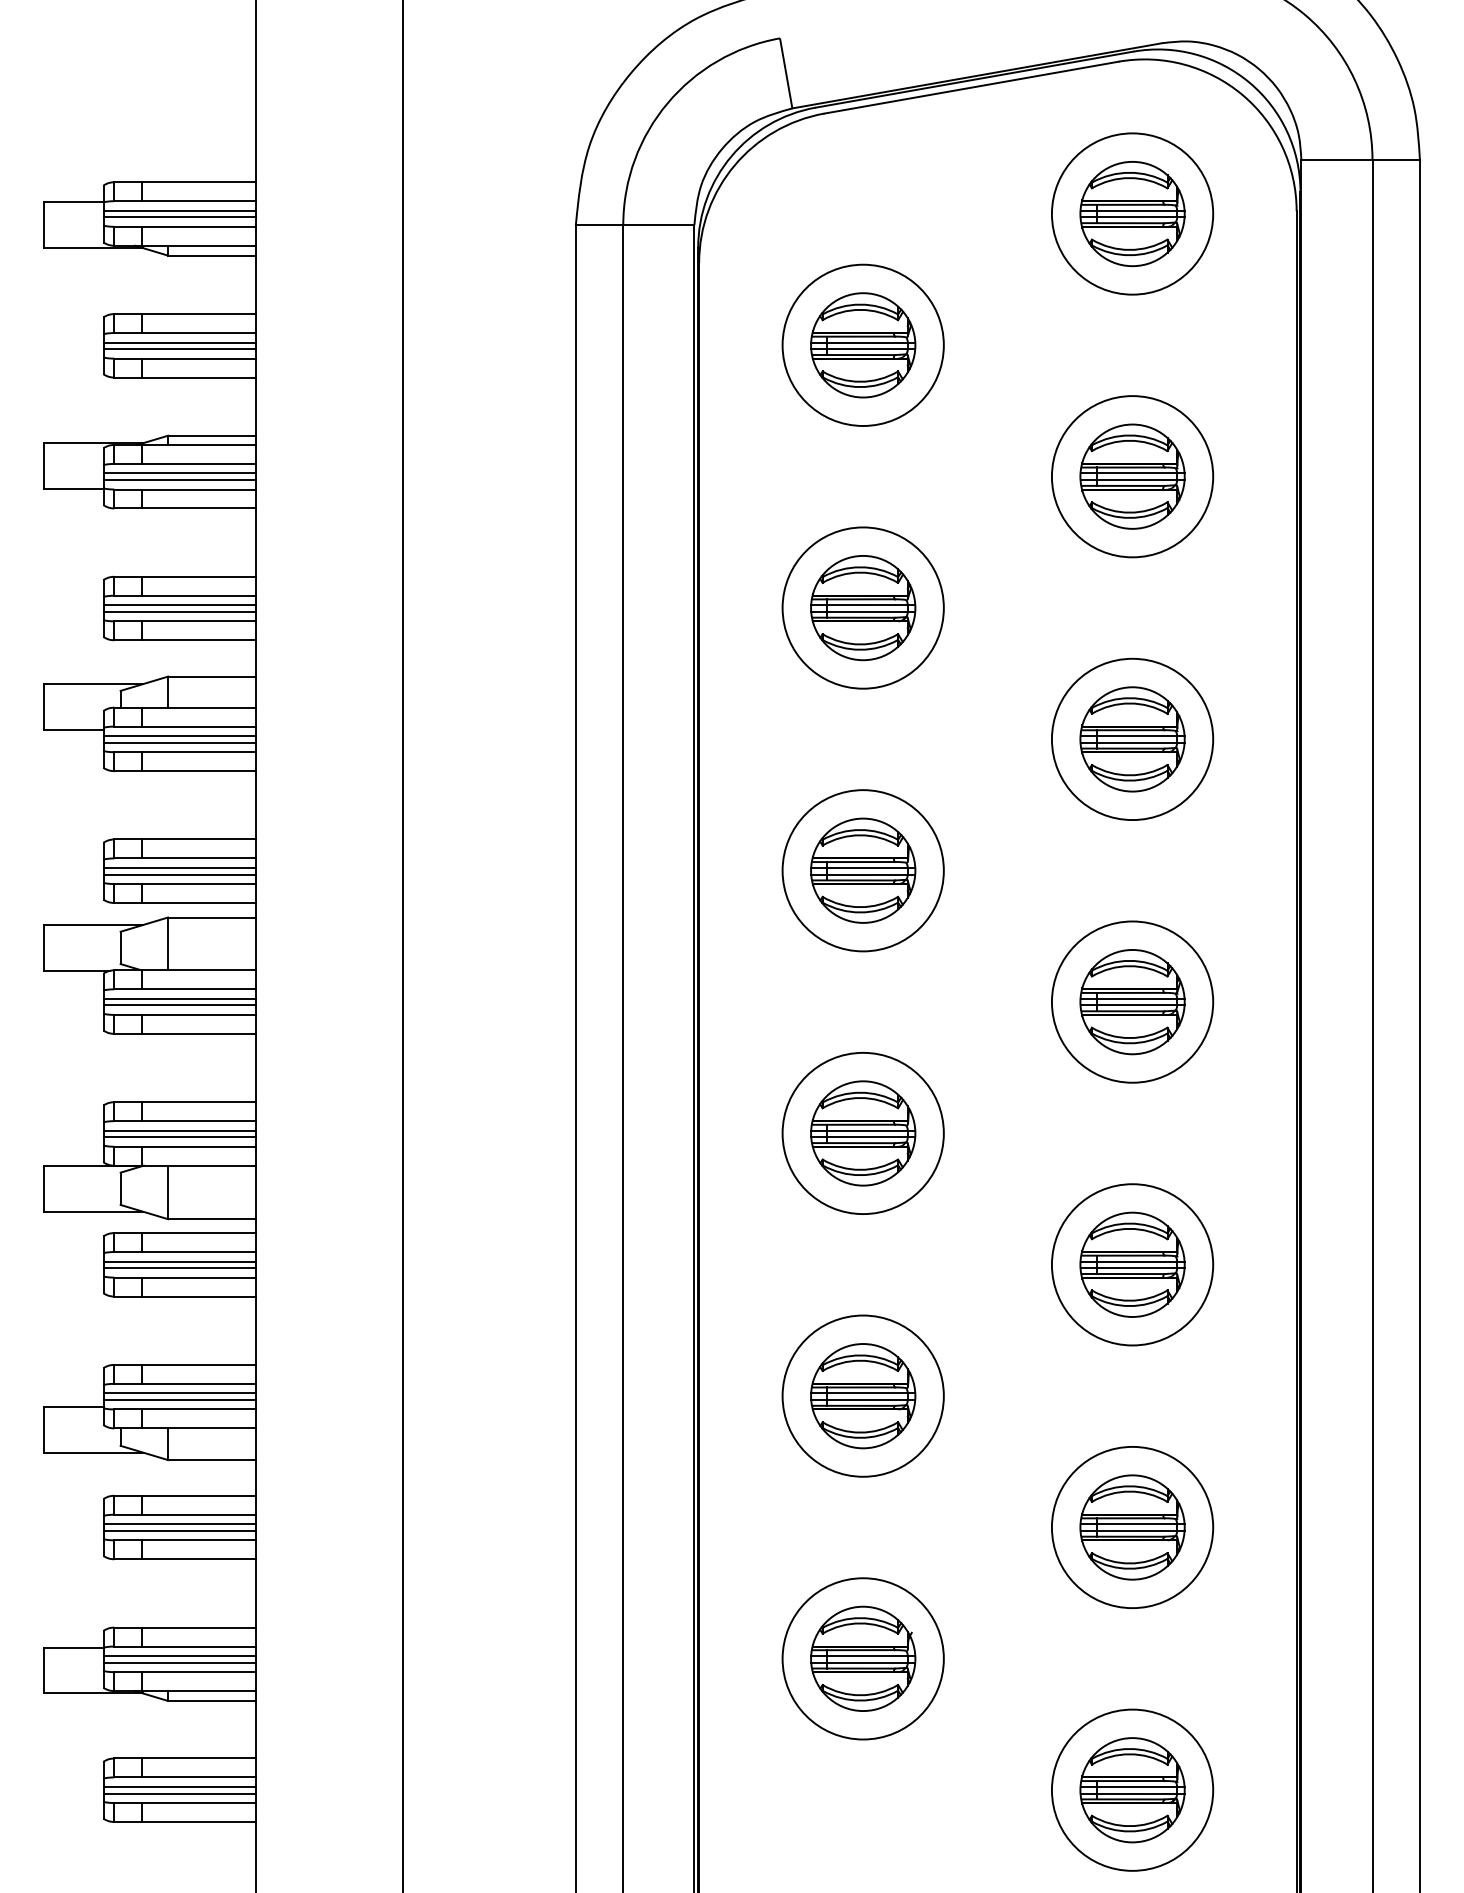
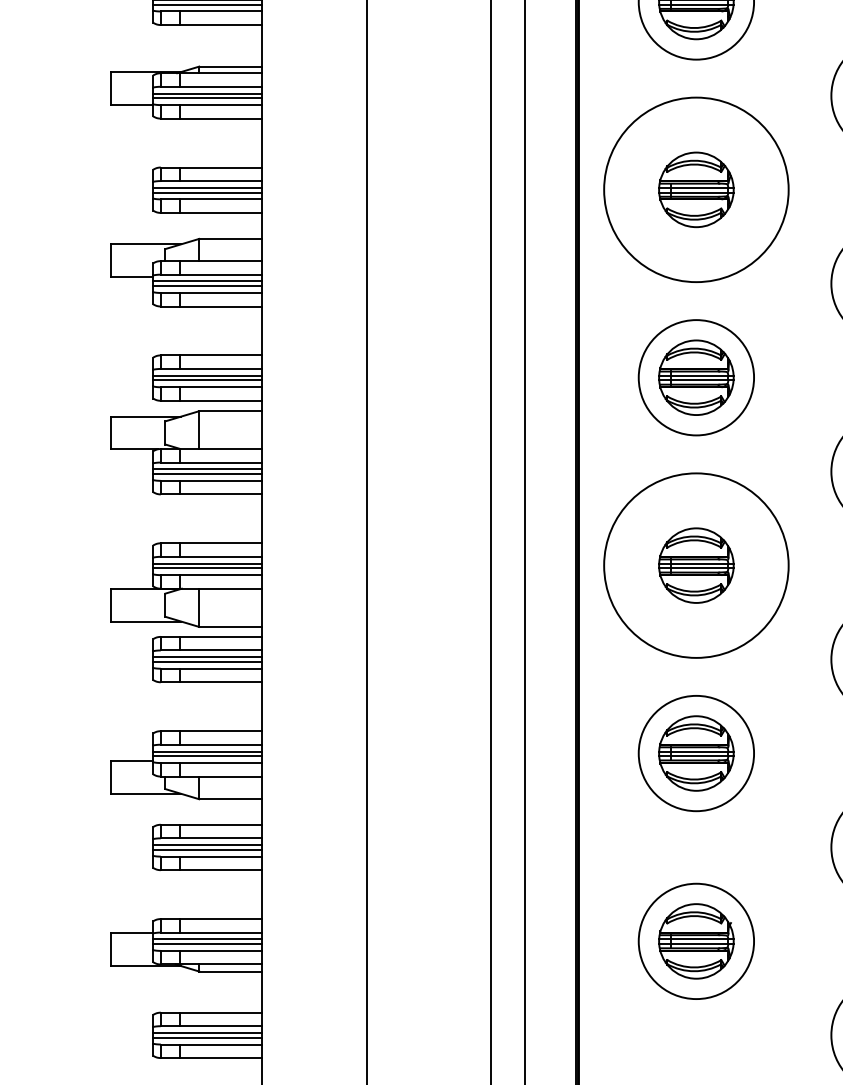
circle: (862, 607) -> (695, 189), size x1.6
circle: (862, 1133) -> (695, 565), size x1.6

